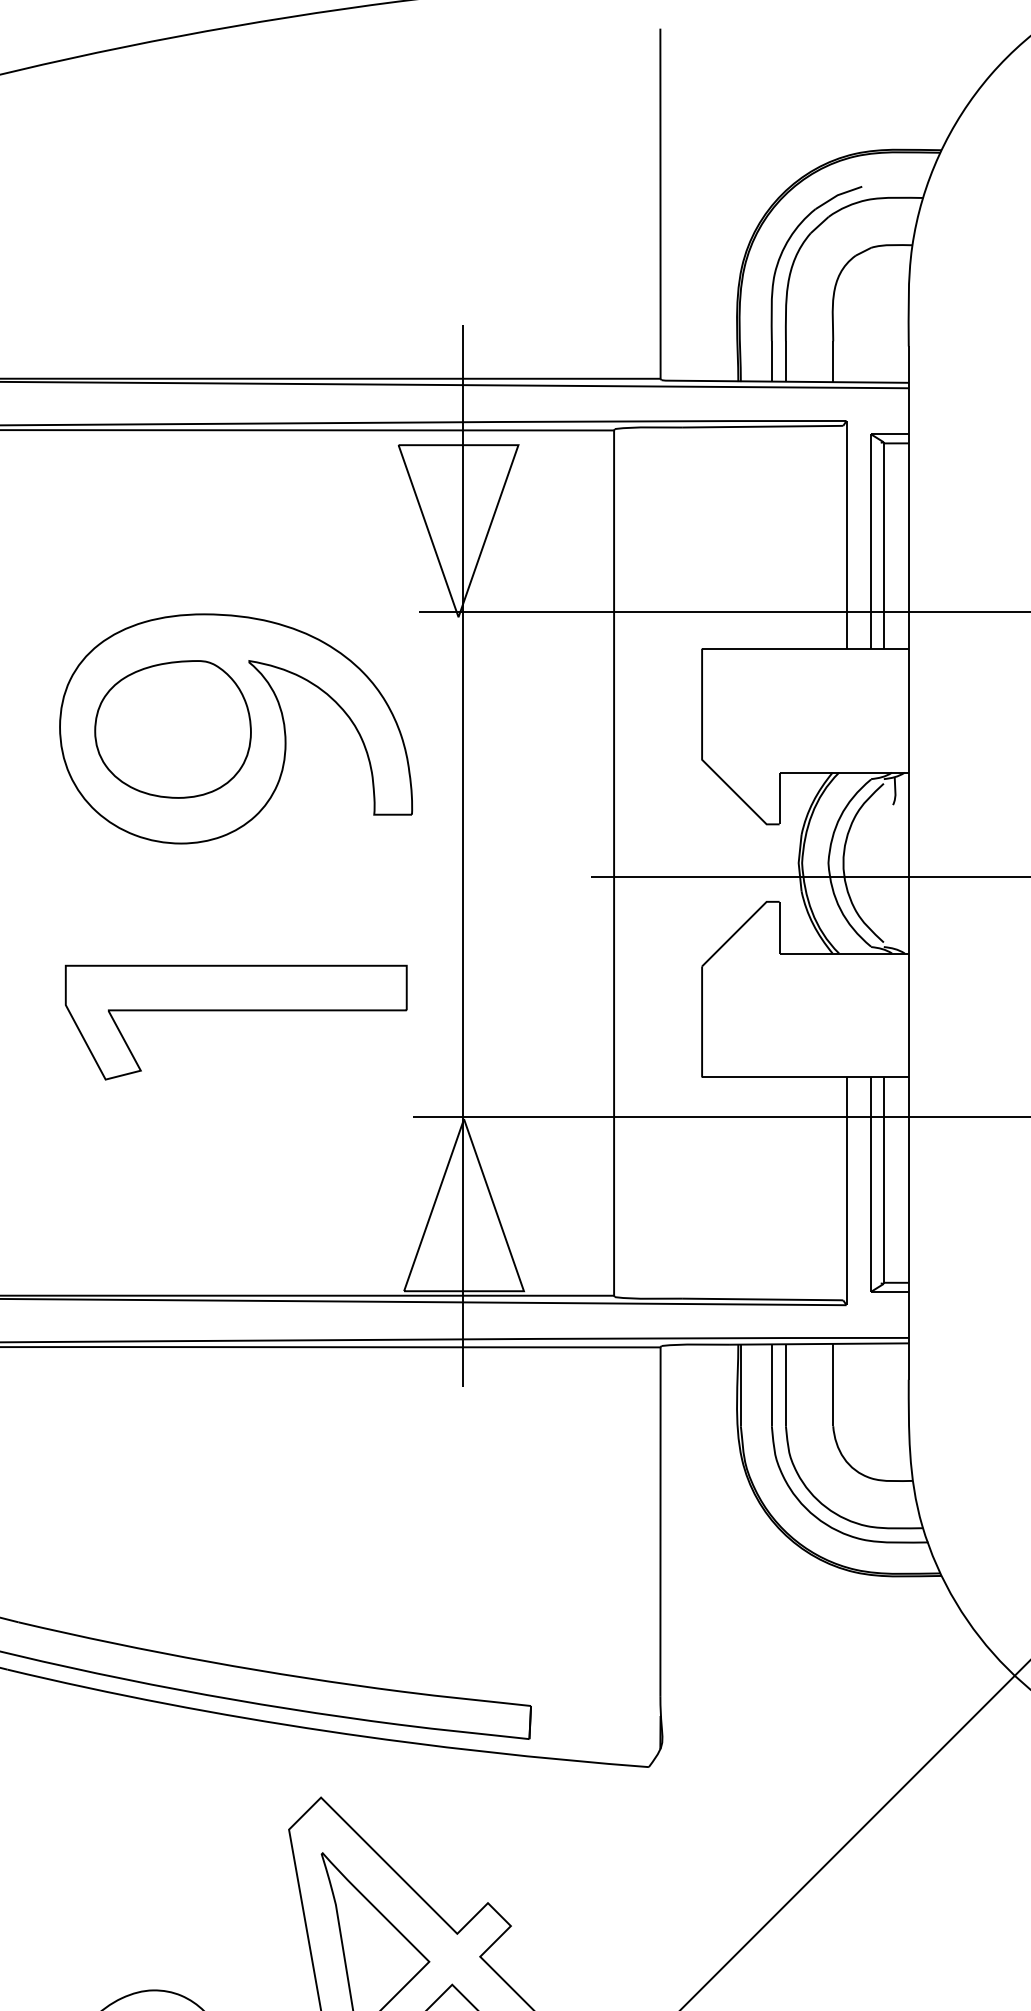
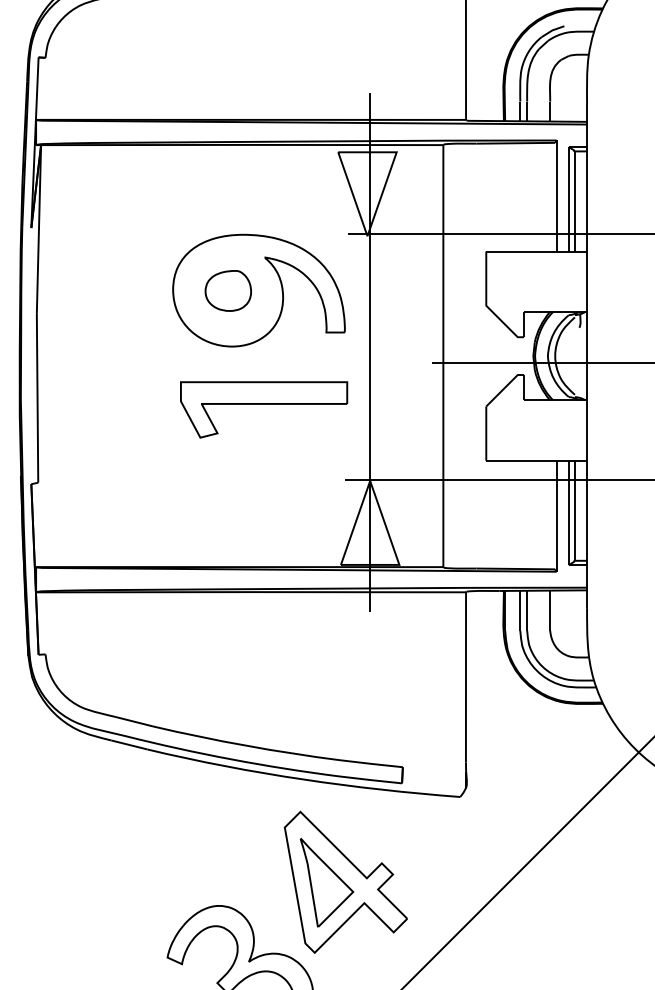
part: (173, 728) -> (228, 290), size x0.6
part: (237, 1021) -> (264, 409), moved

